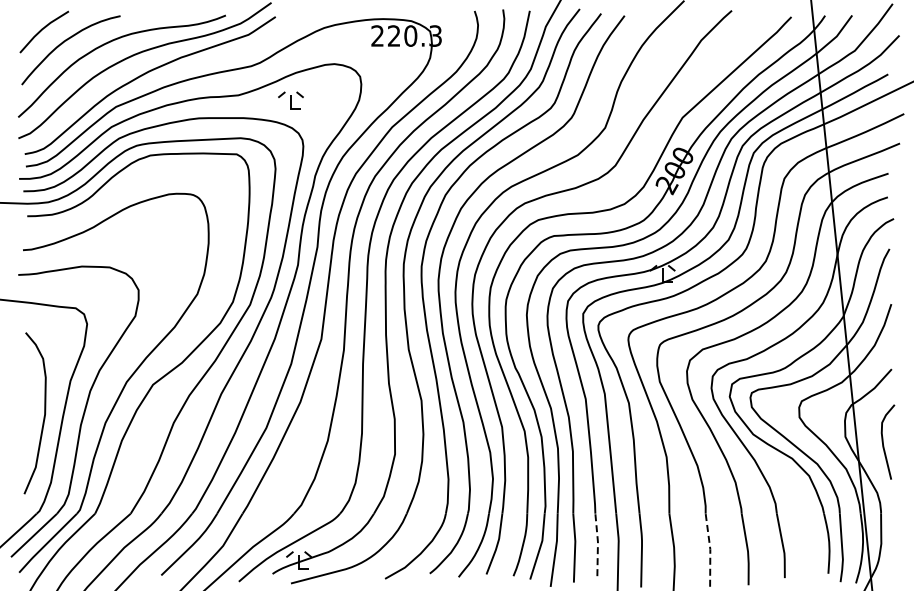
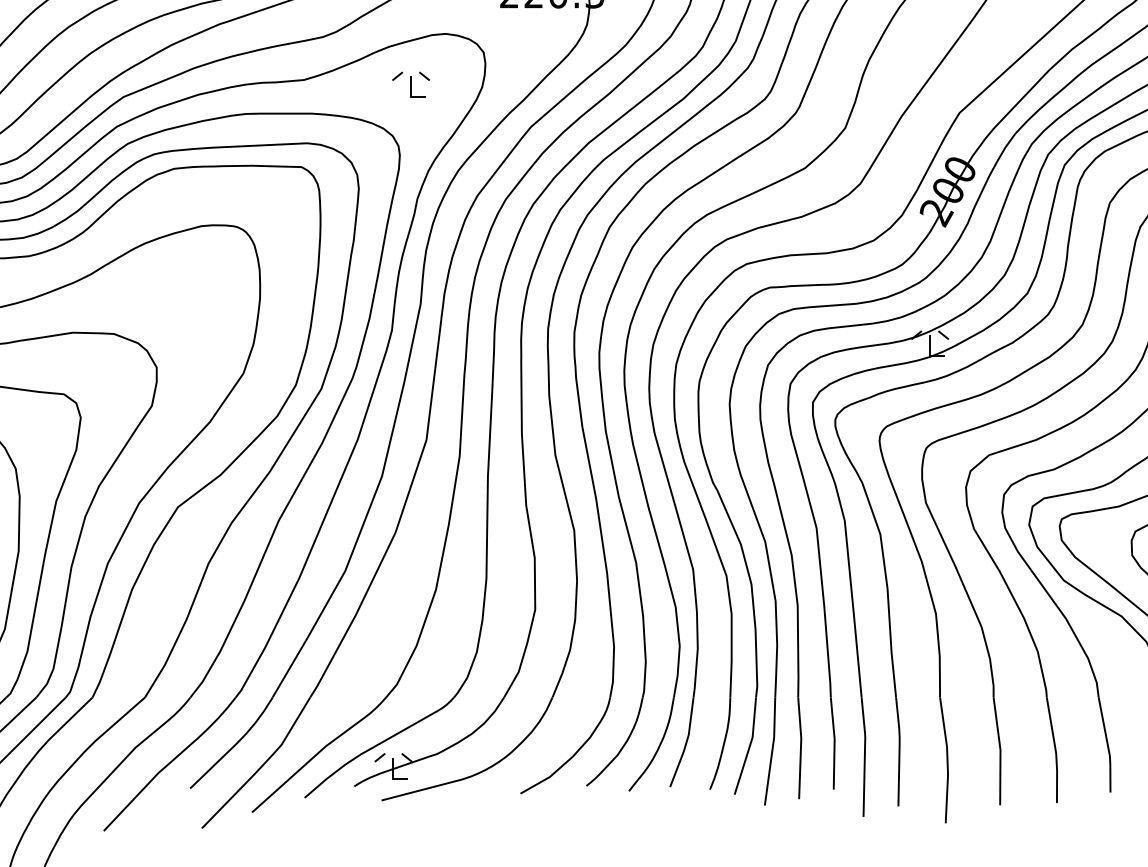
part: (290, 100) -> (410, 84), moved
line: (597, 543) -> (833, 741), dashed -> solid
line: (710, 549) -> (1000, 750), dashed -> solid

